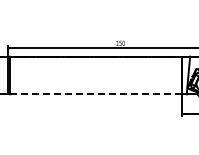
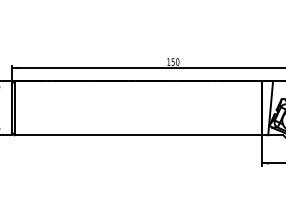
line: (95, 94) -> (137, 135), dashed -> solid

